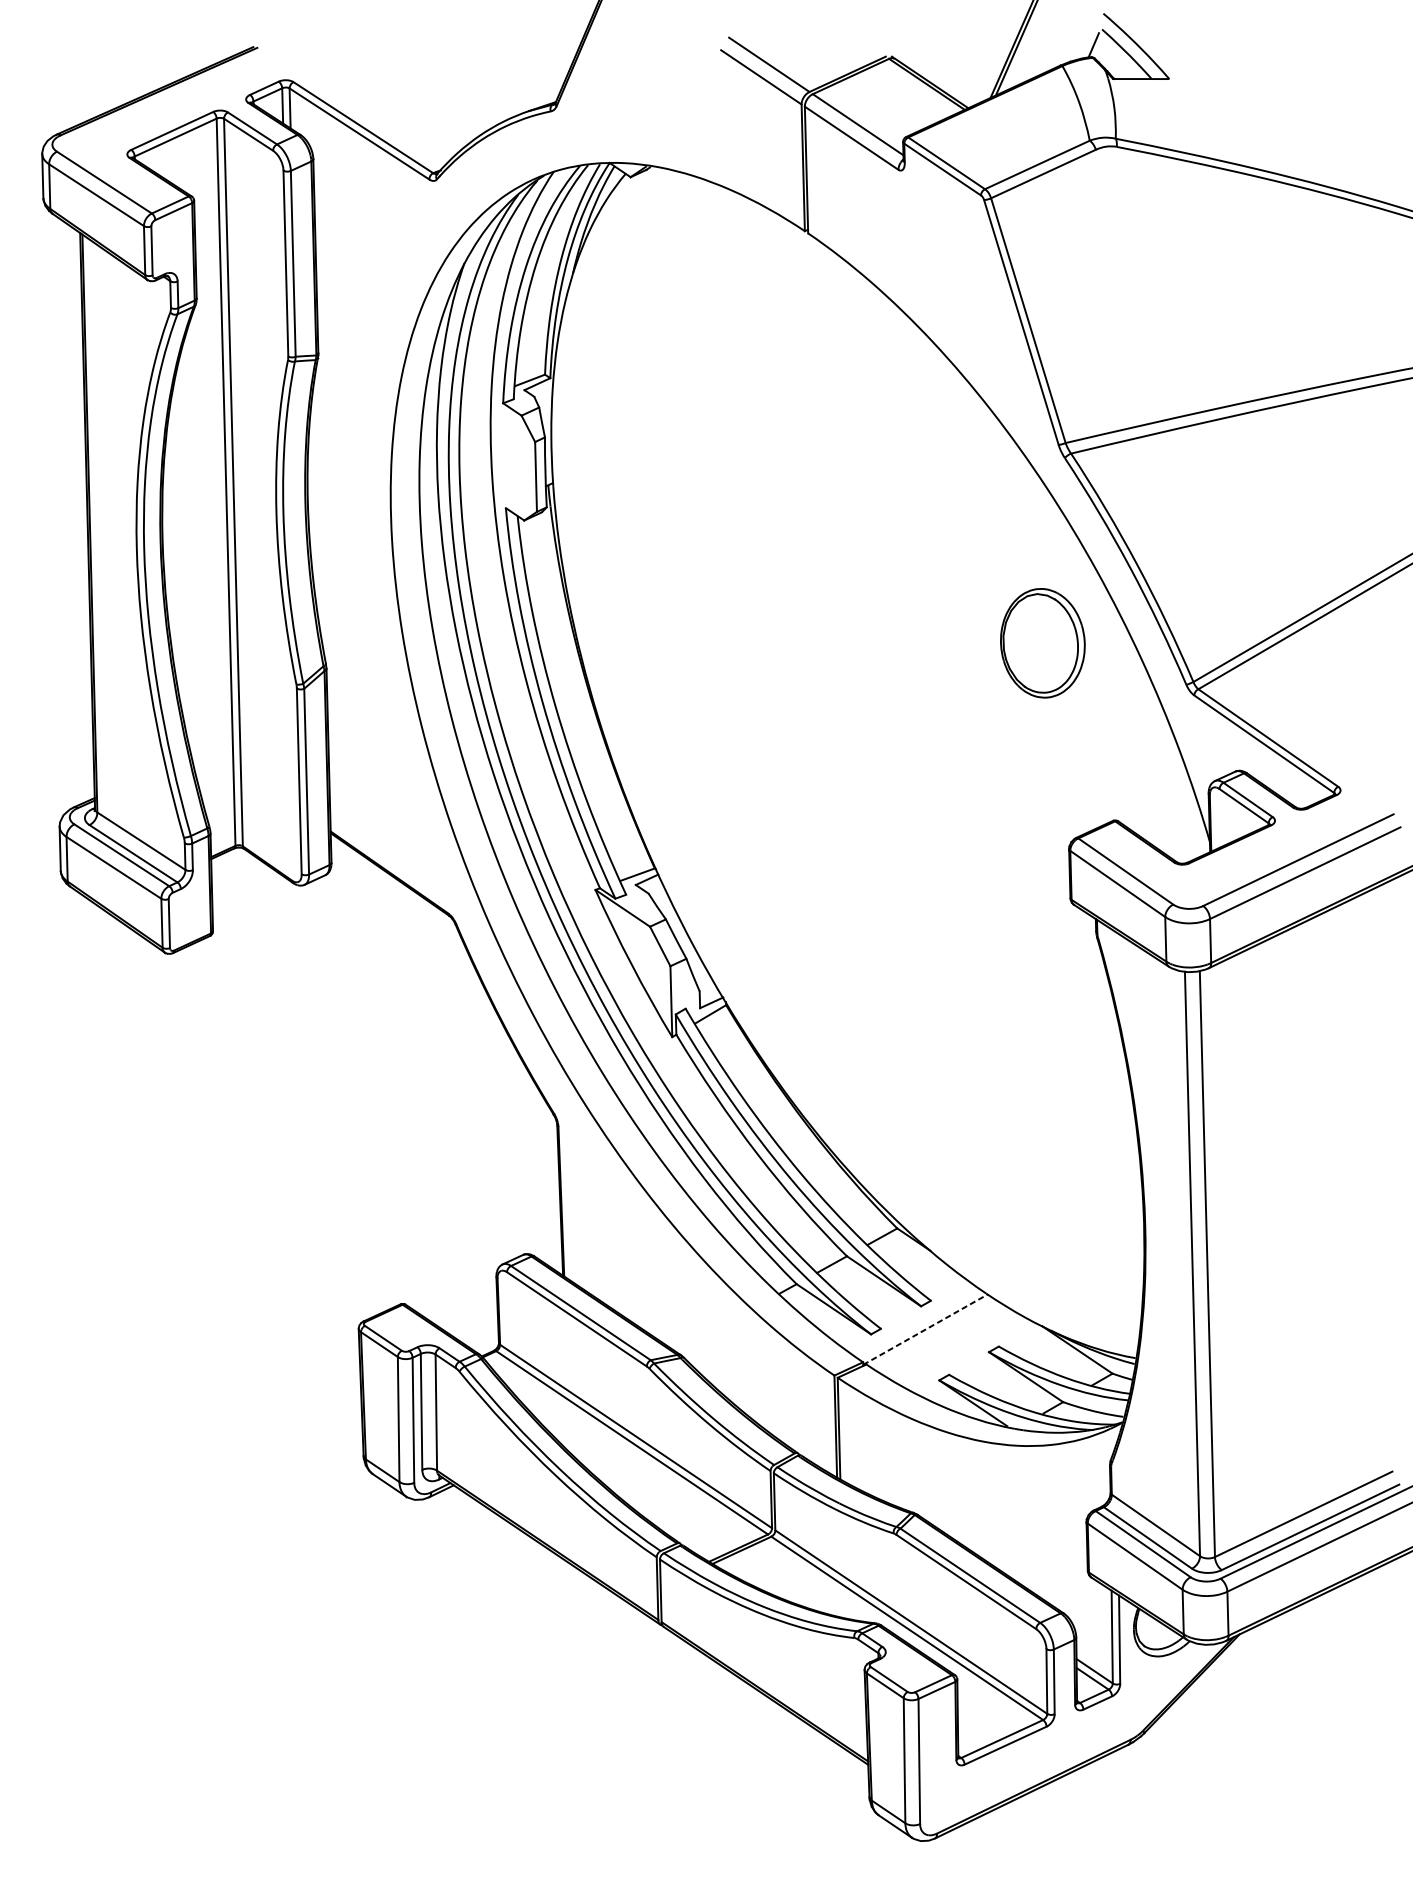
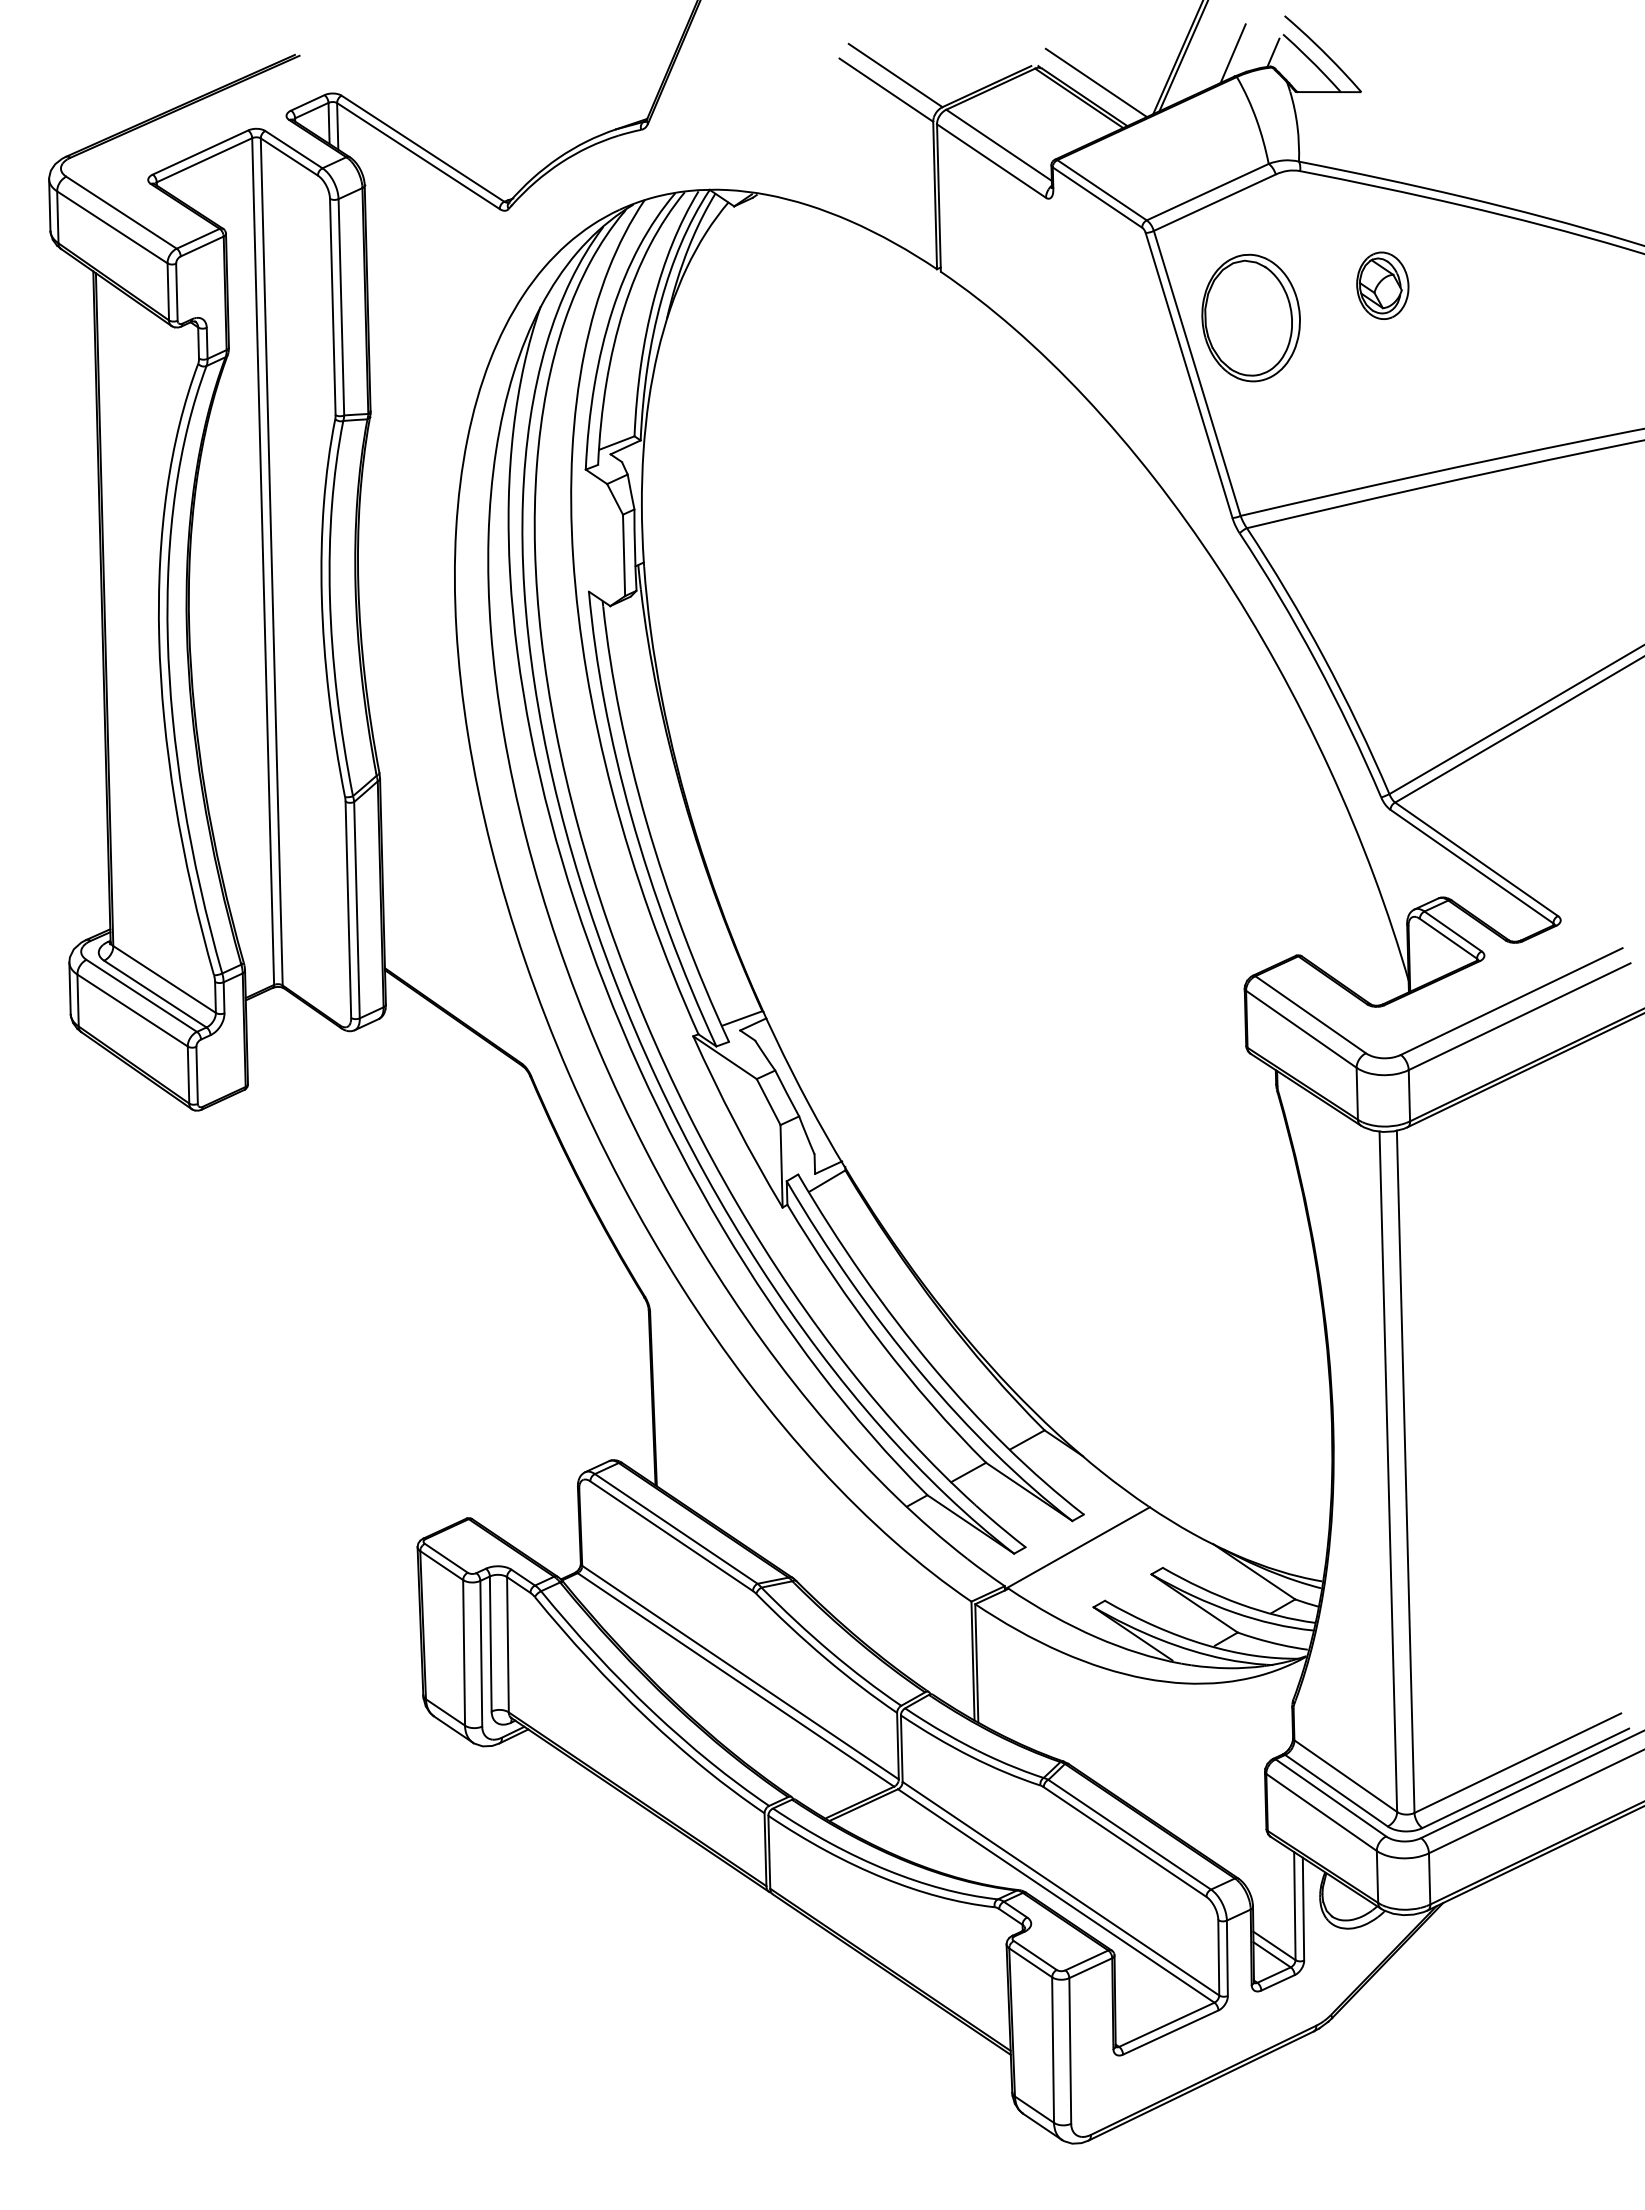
line: (1058, 45) -> (1232, 53), added
line: (940, 70) -> (1095, 82), added
part: (1187, 245) -> (1382, 285), added
part: (1042, 642) -> (1250, 317), moved
line: (925, 1329) -> (1077, 1547), dashed -> solid

